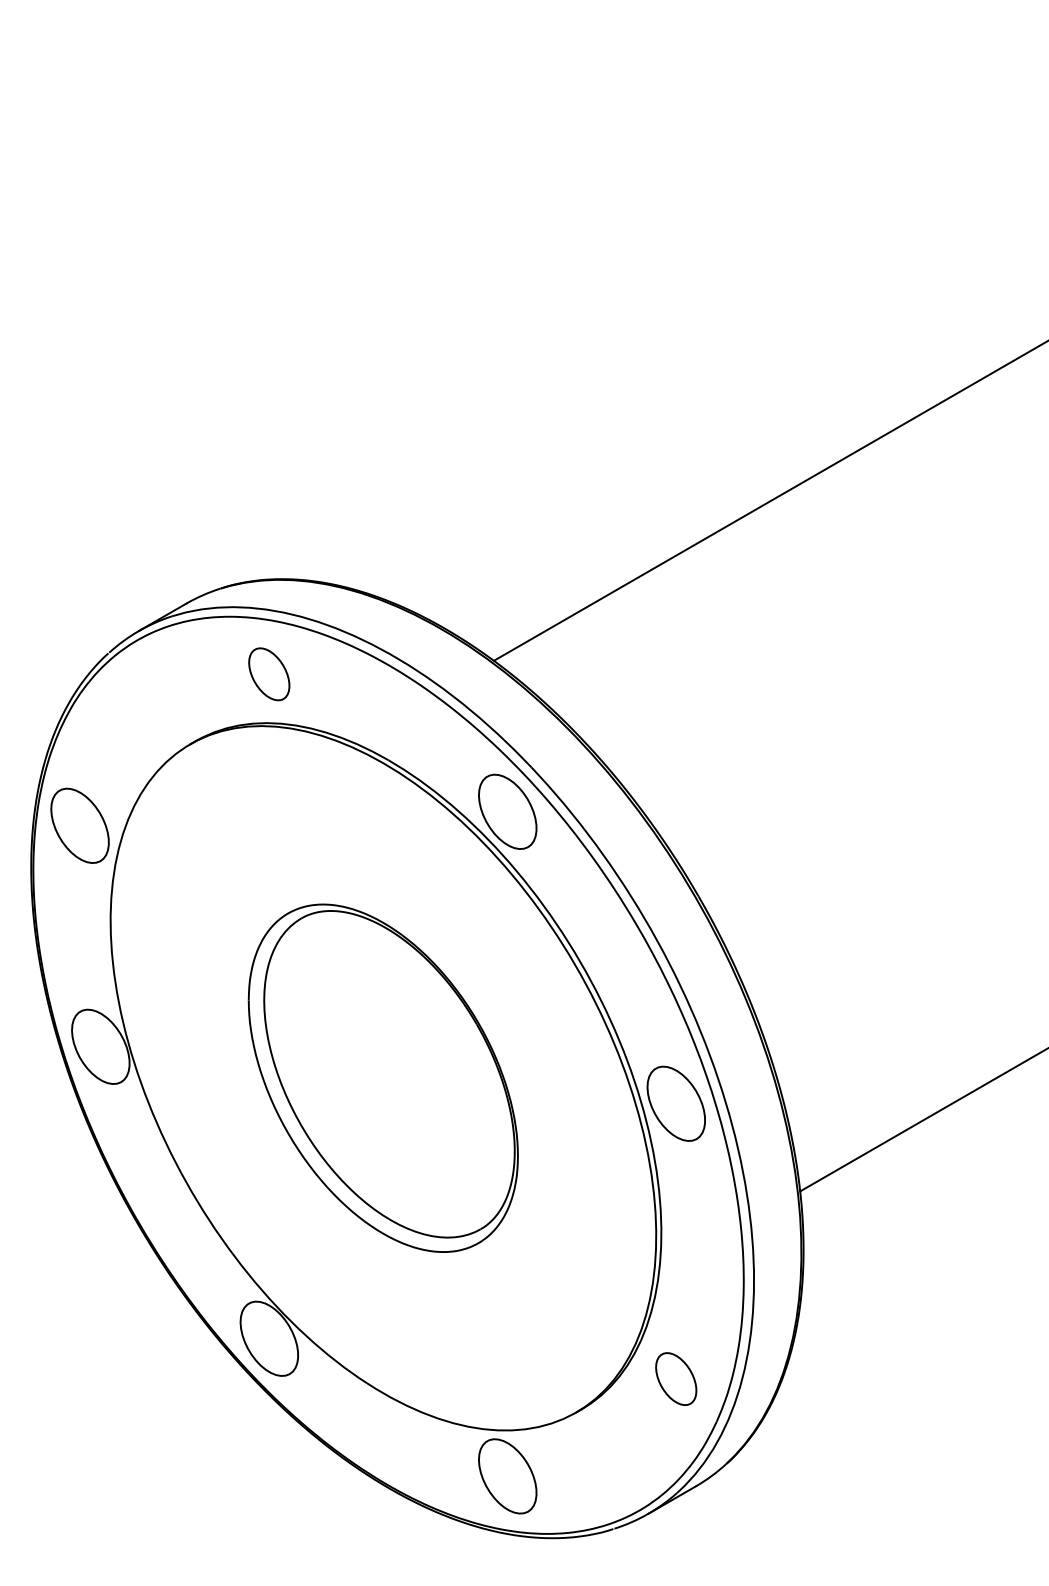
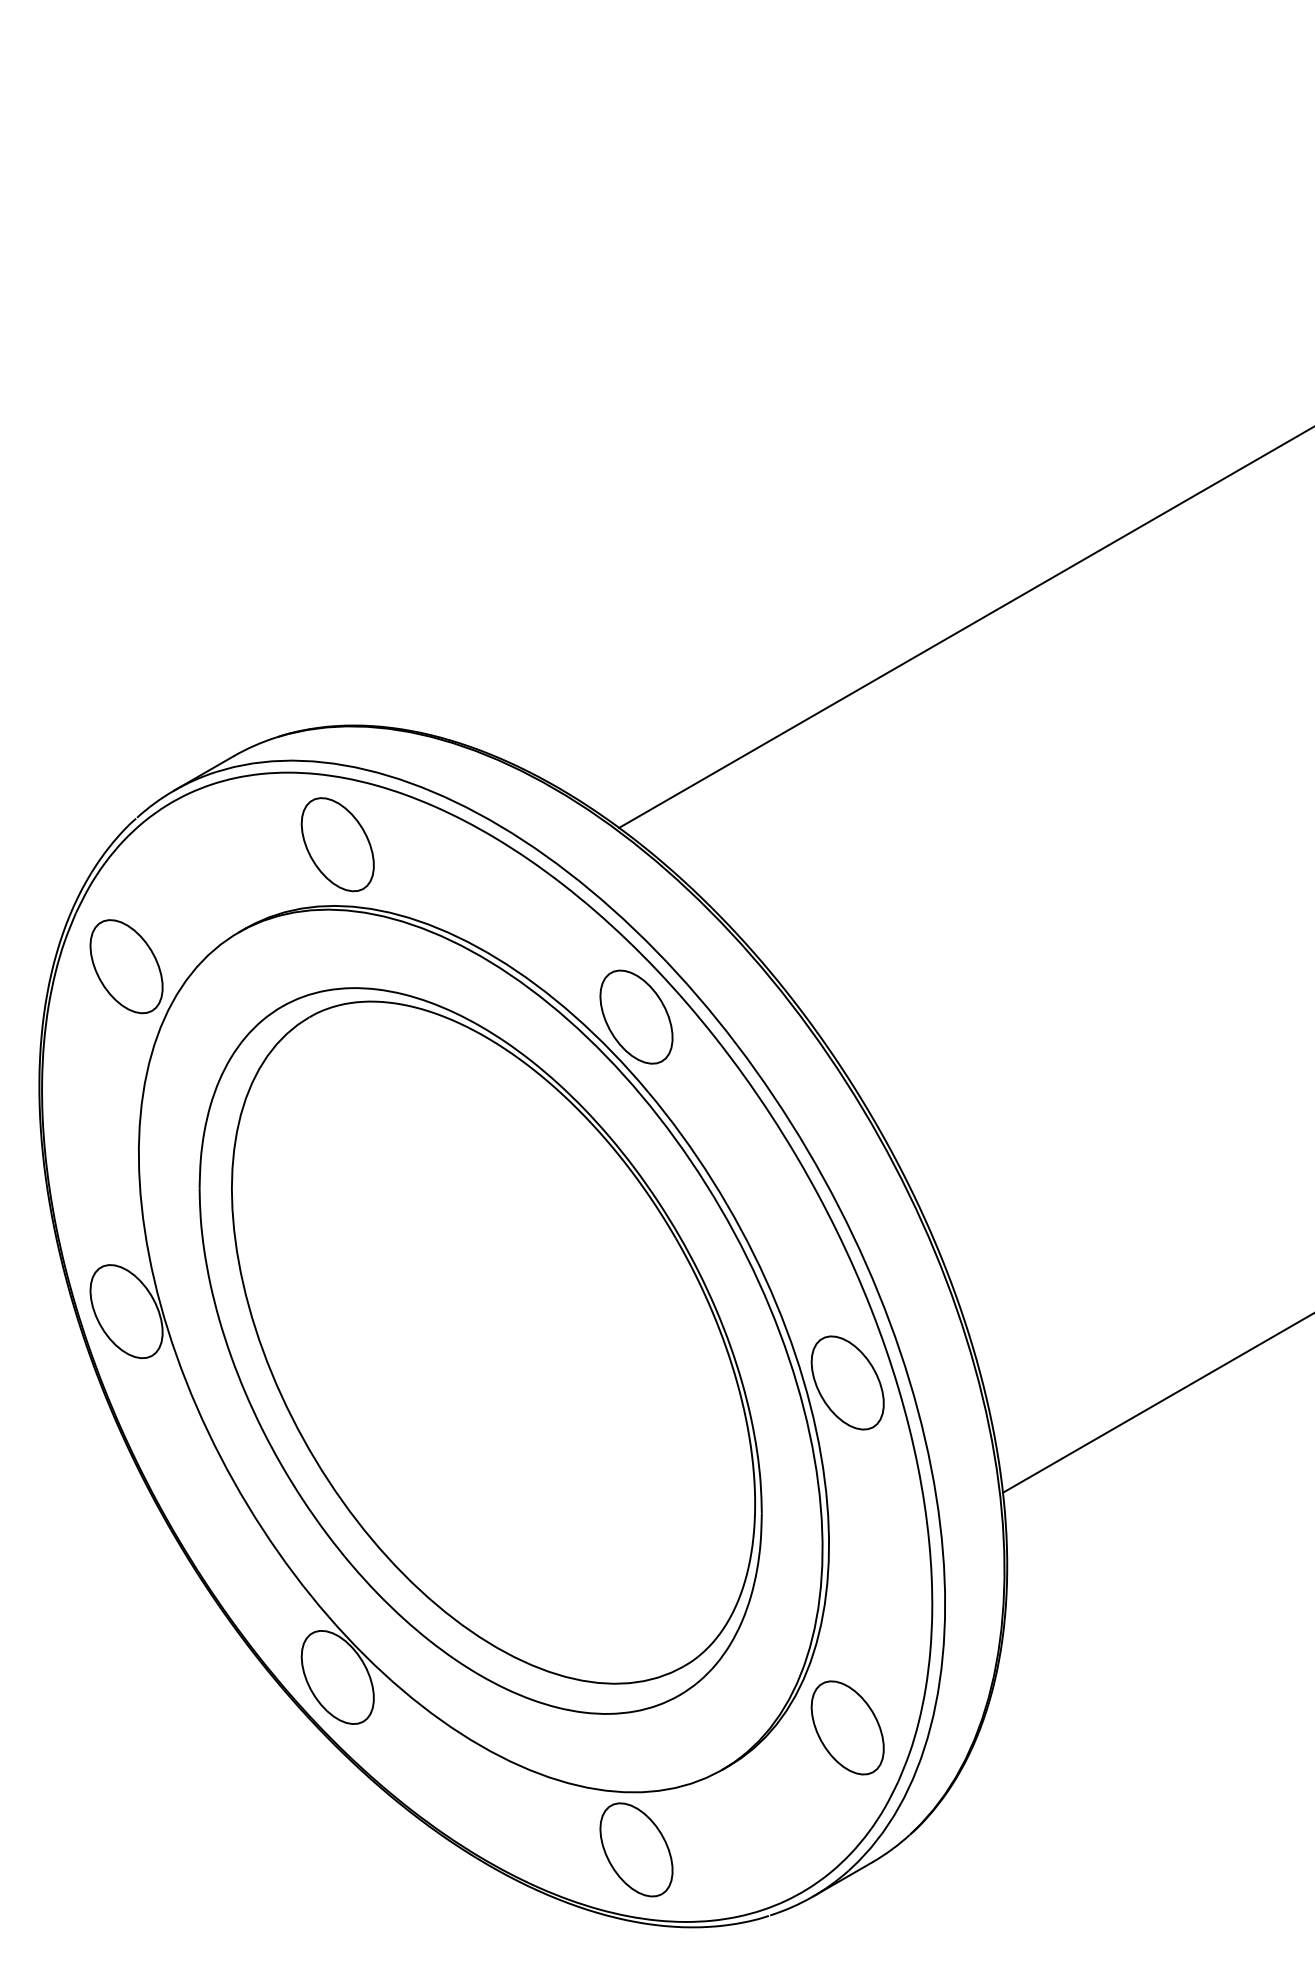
part: (269, 674) -> (337, 844), size x1.43
part: (80, 825) -> (126, 966), moved
part: (383, 1077) -> (480, 1350), size x1.67
part: (676, 1378) -> (847, 1727), size x1.43

